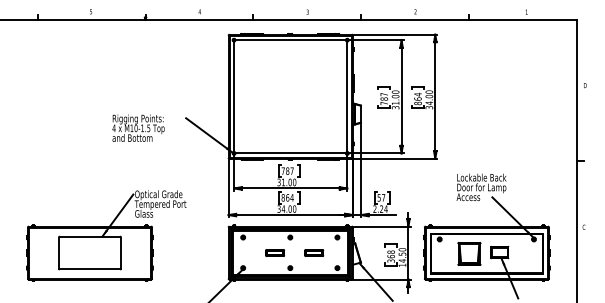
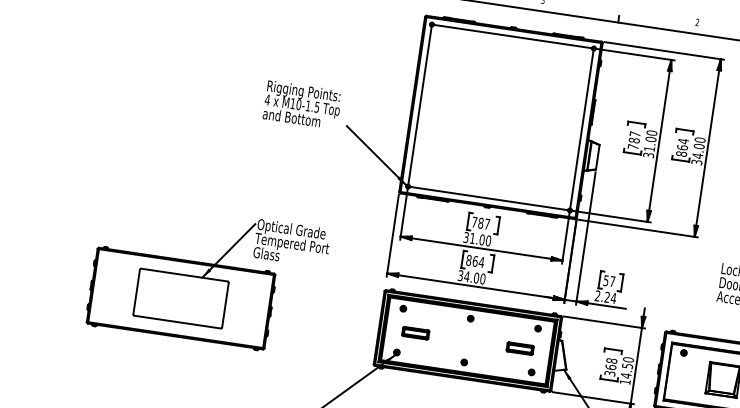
text: (138, 127) -> (302, 103), moved
part: (275, 252) -> (416, 332), moved
part: (314, 252) -> (520, 347), moved

